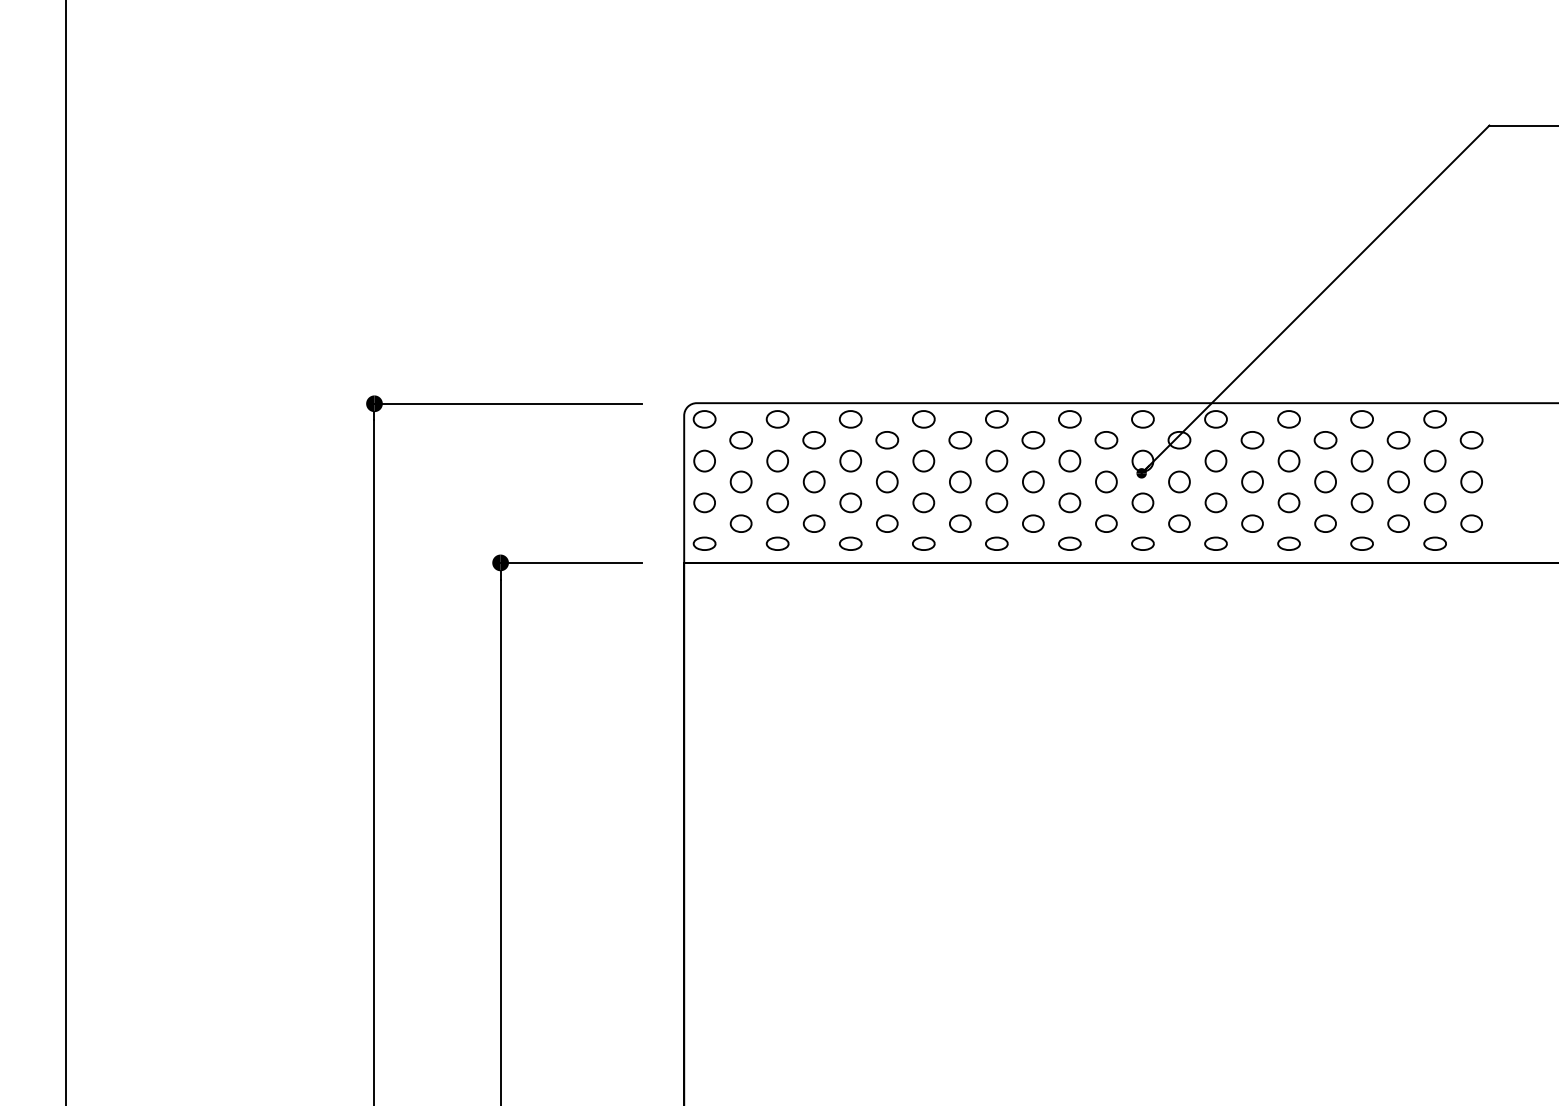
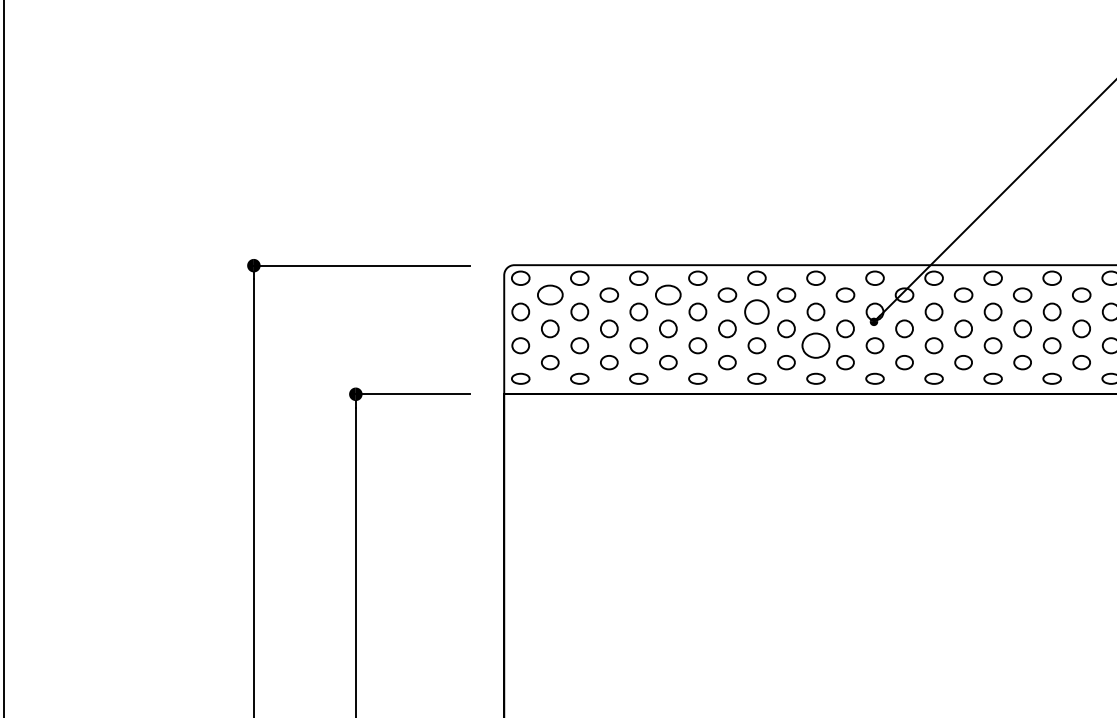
part: (740, 440) -> (549, 295), size x1.4
part: (887, 440) -> (668, 295), size x1.4
circle: (996, 460) -> (756, 311), size x1.4
part: (1069, 502) -> (815, 345), size x1.6

